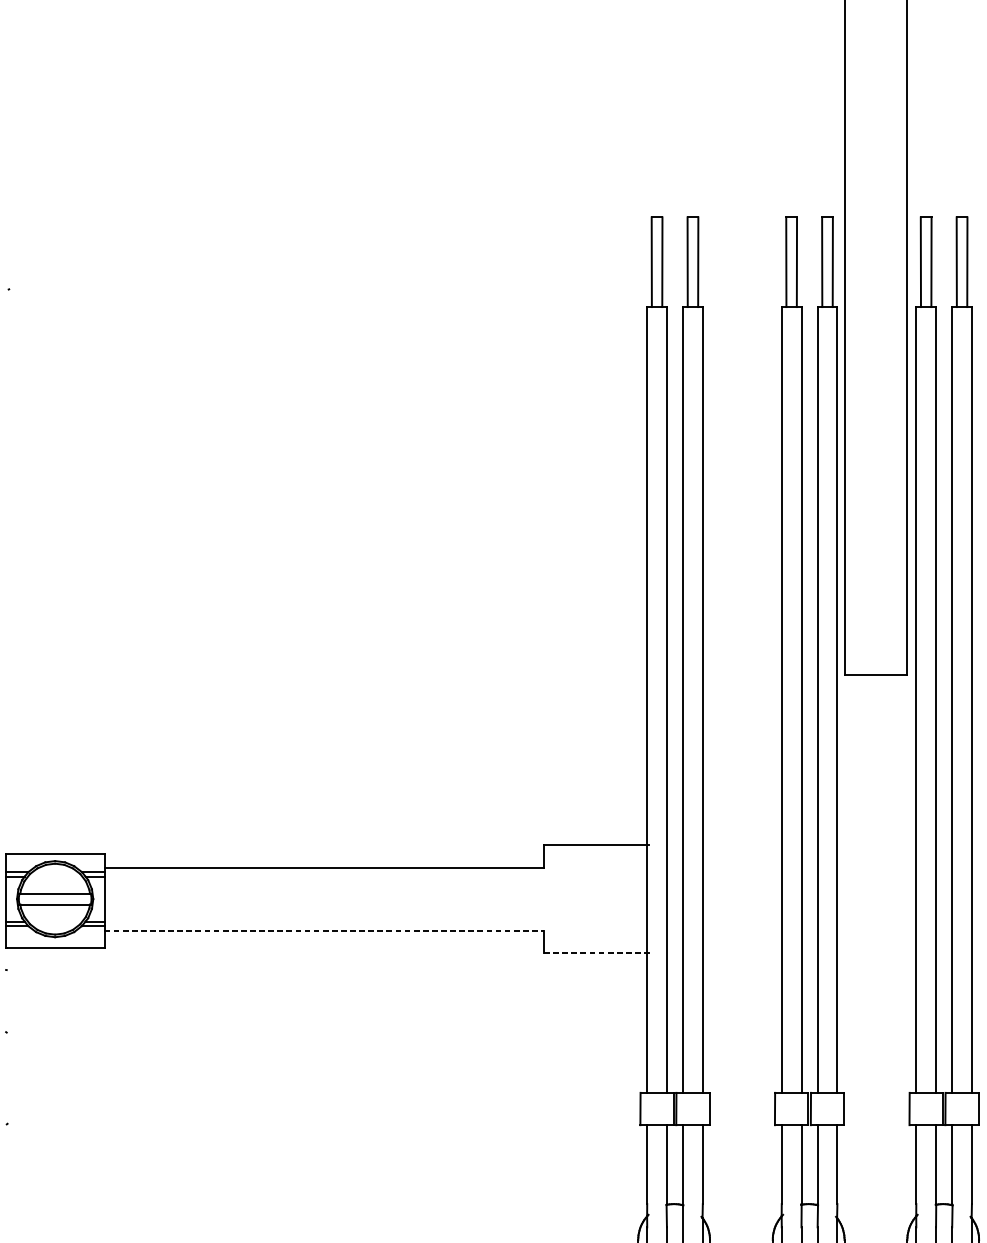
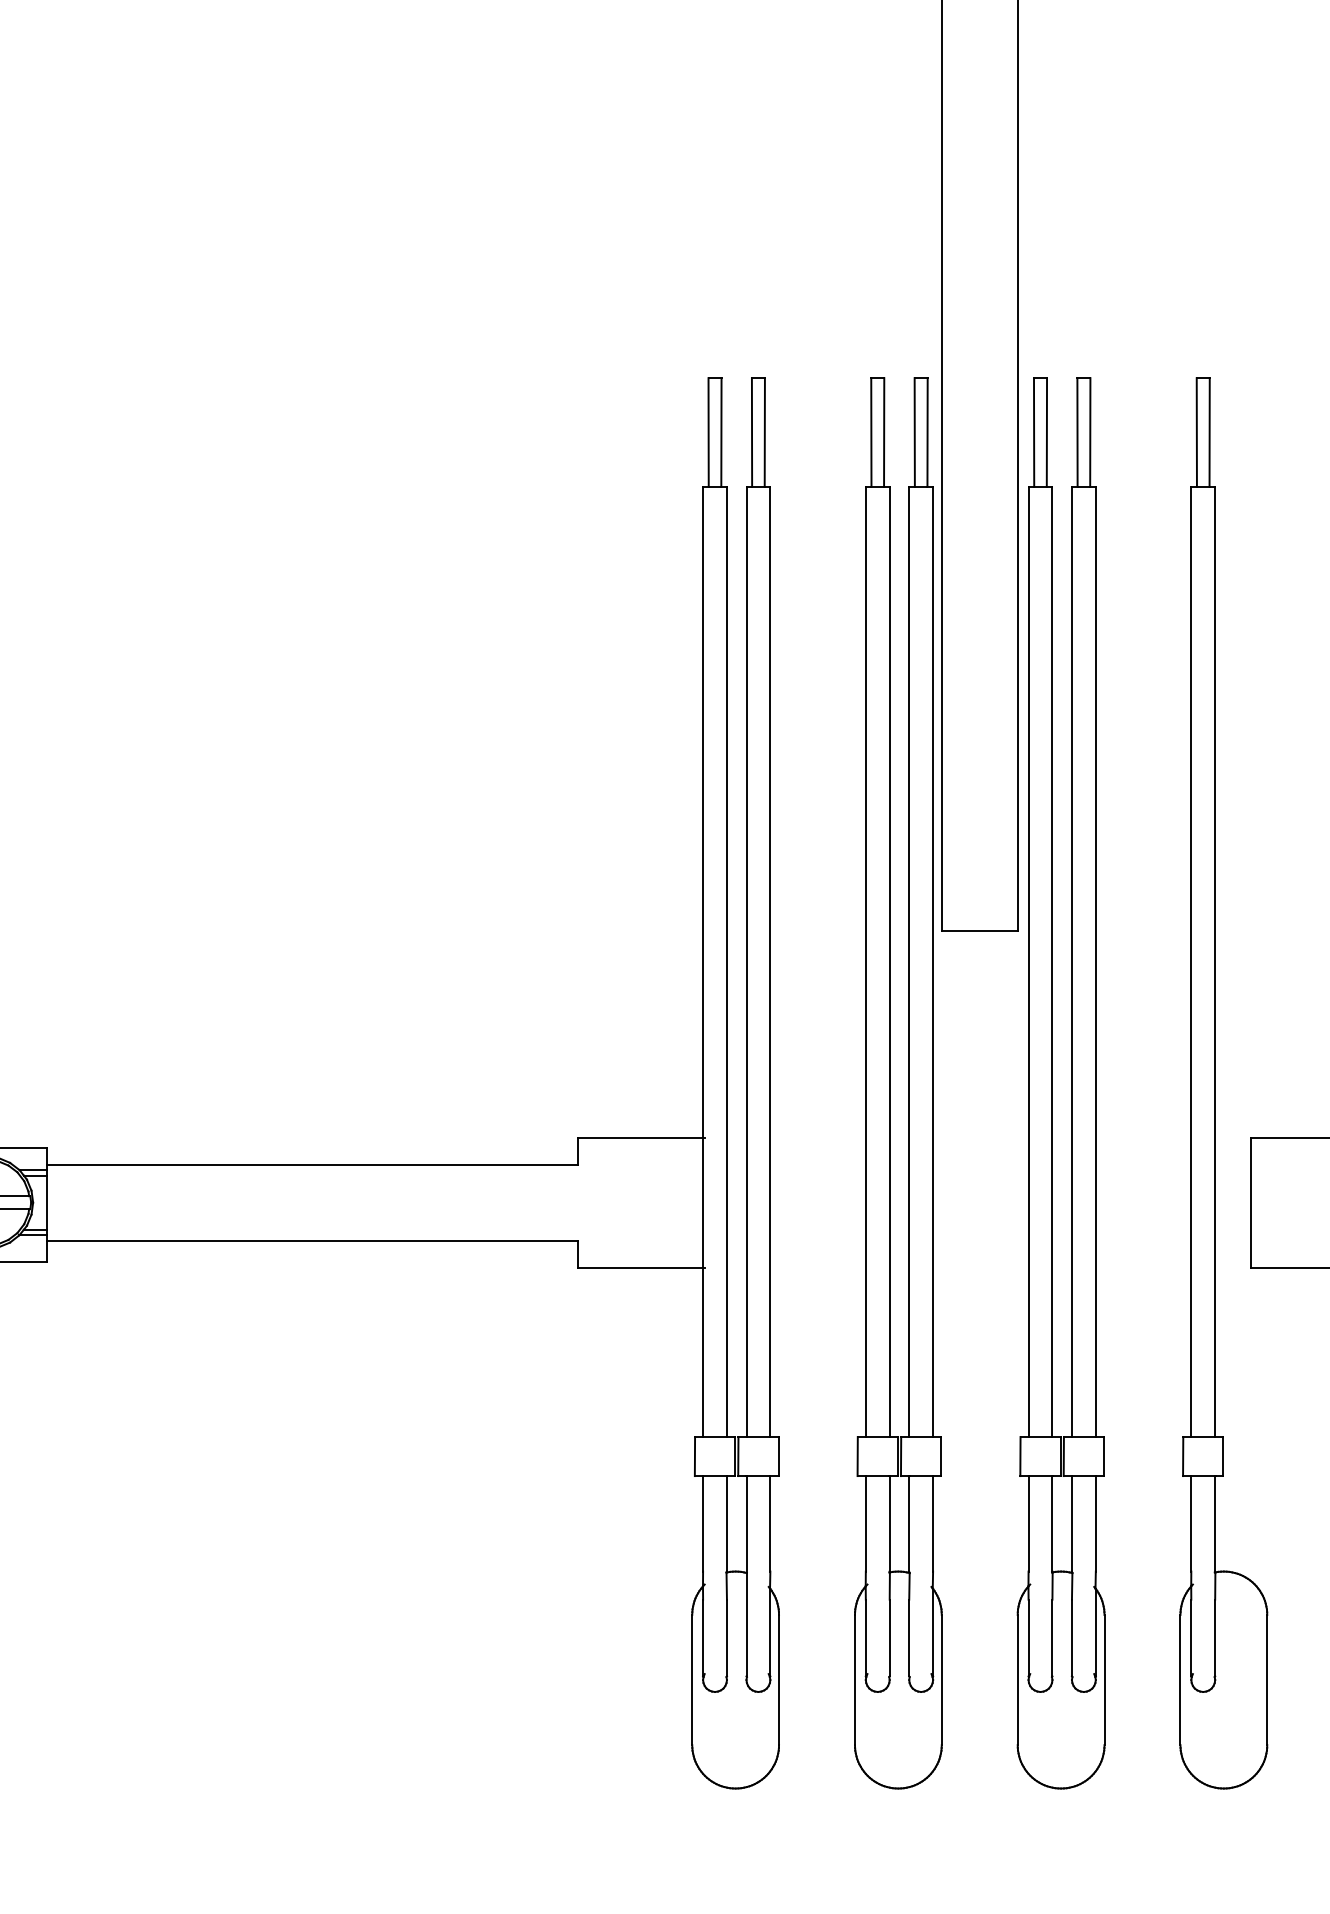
line: (324, 930) -> (312, 1240), dashed -> solid
line: (596, 952) -> (641, 1267), dashed -> solid

